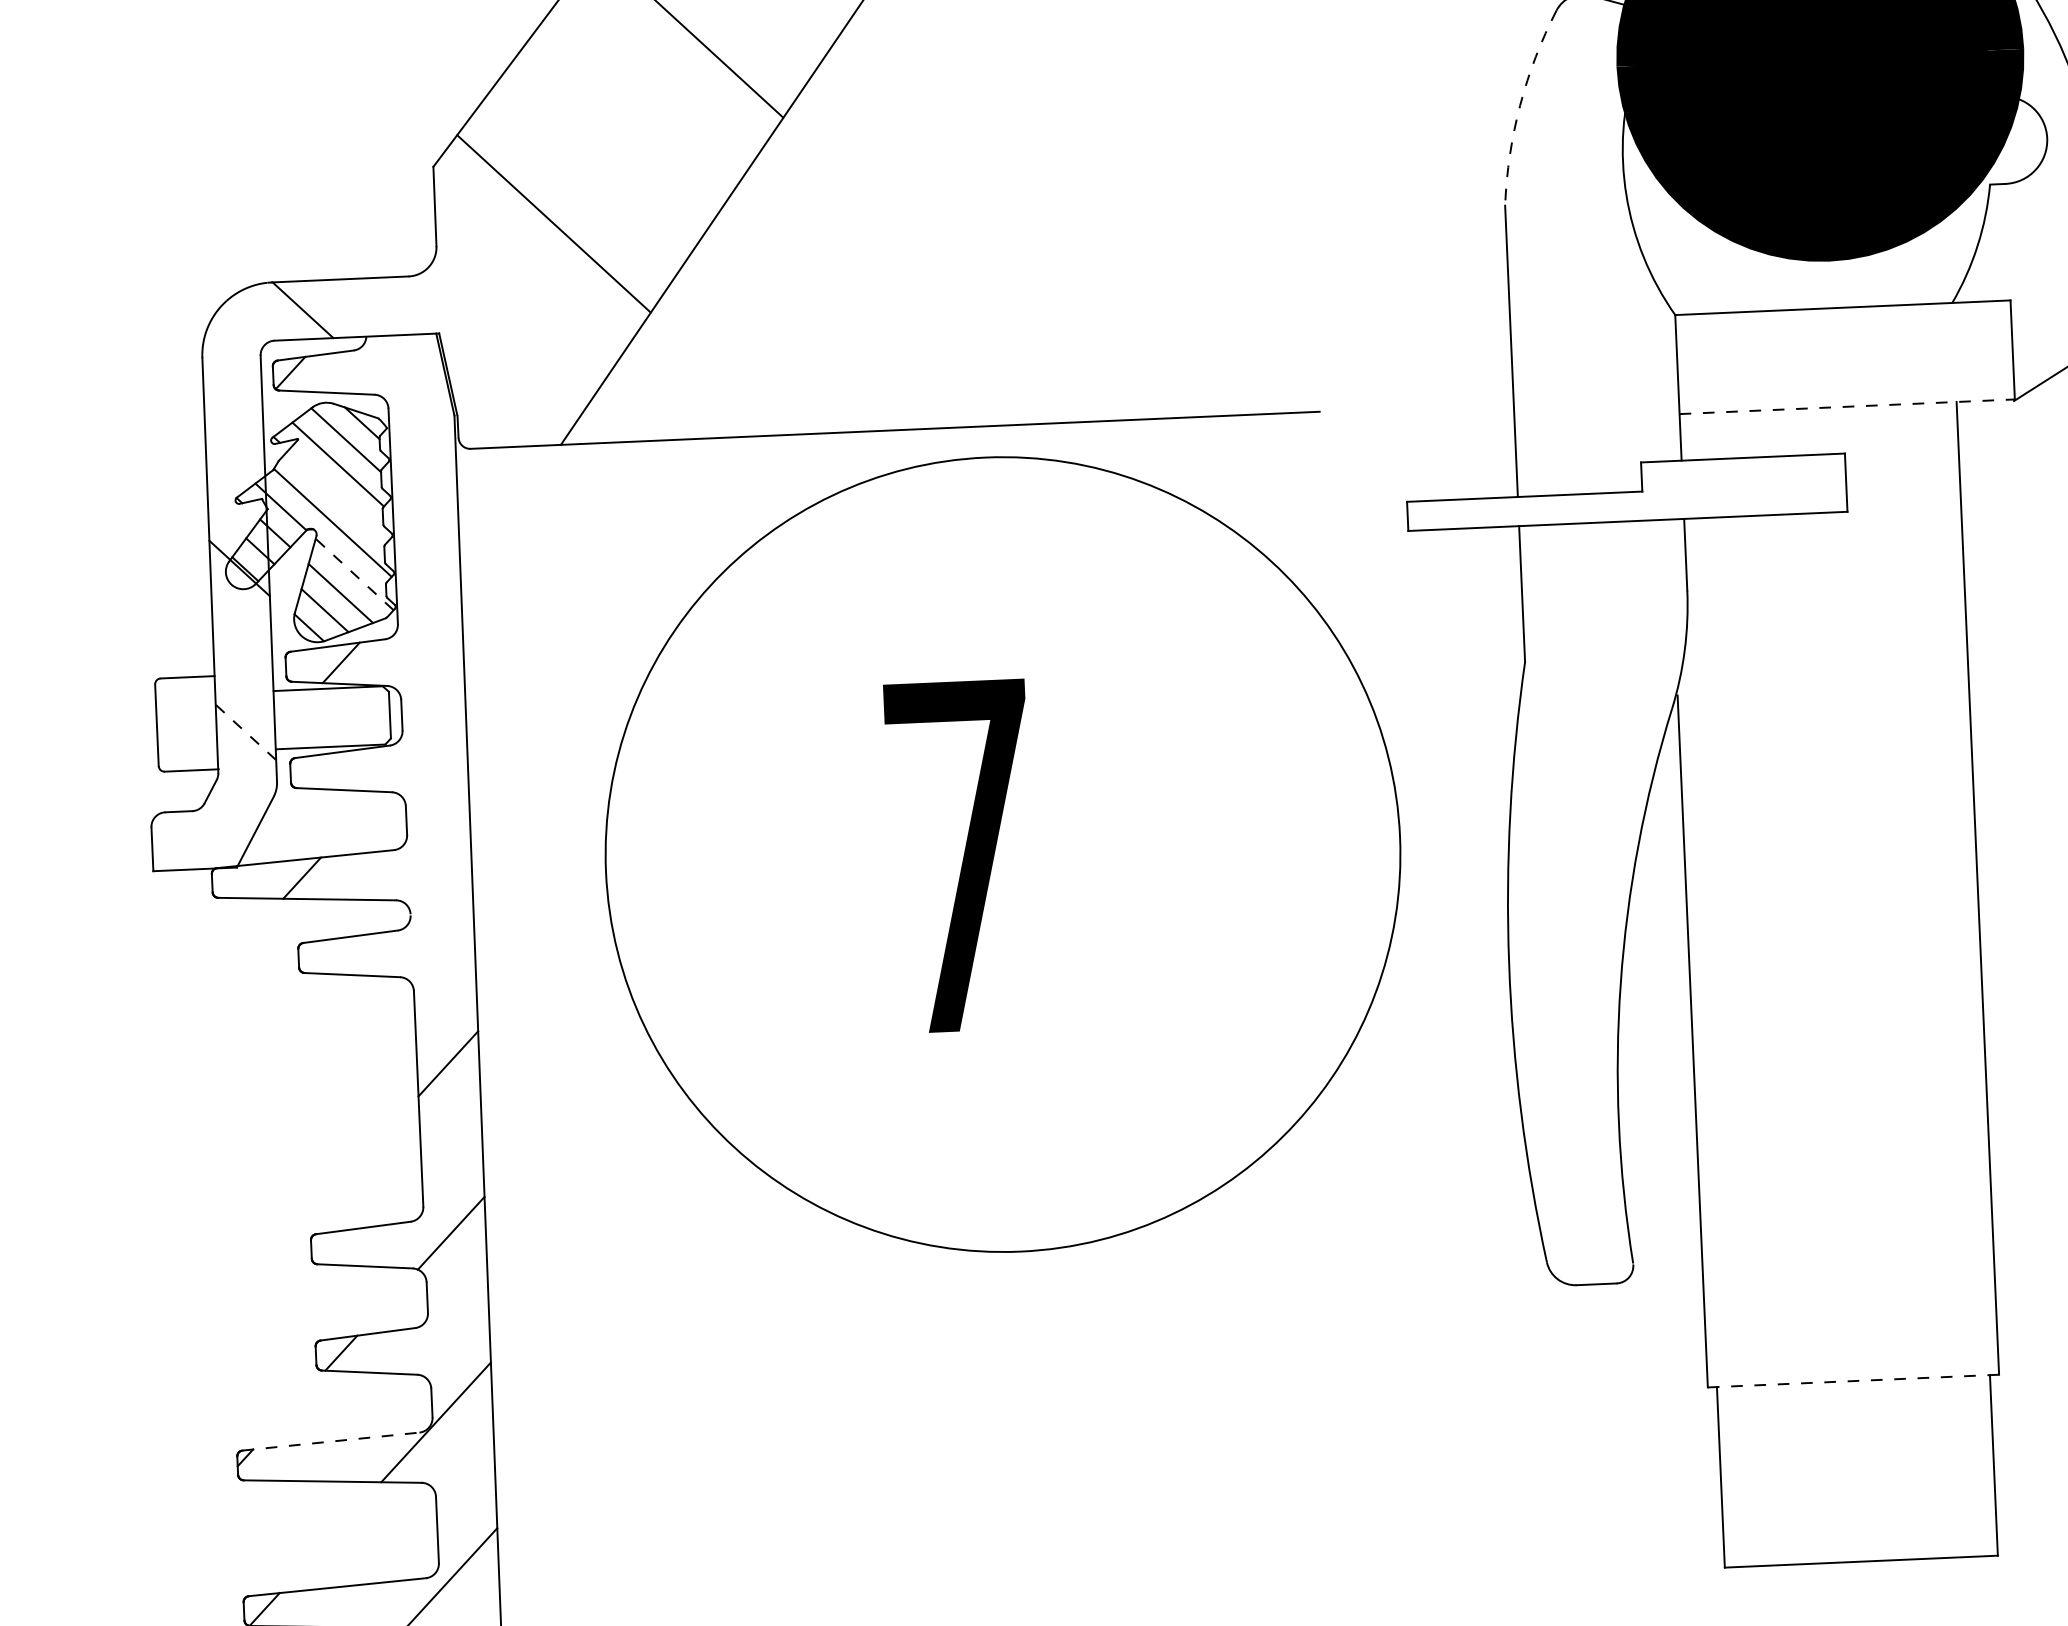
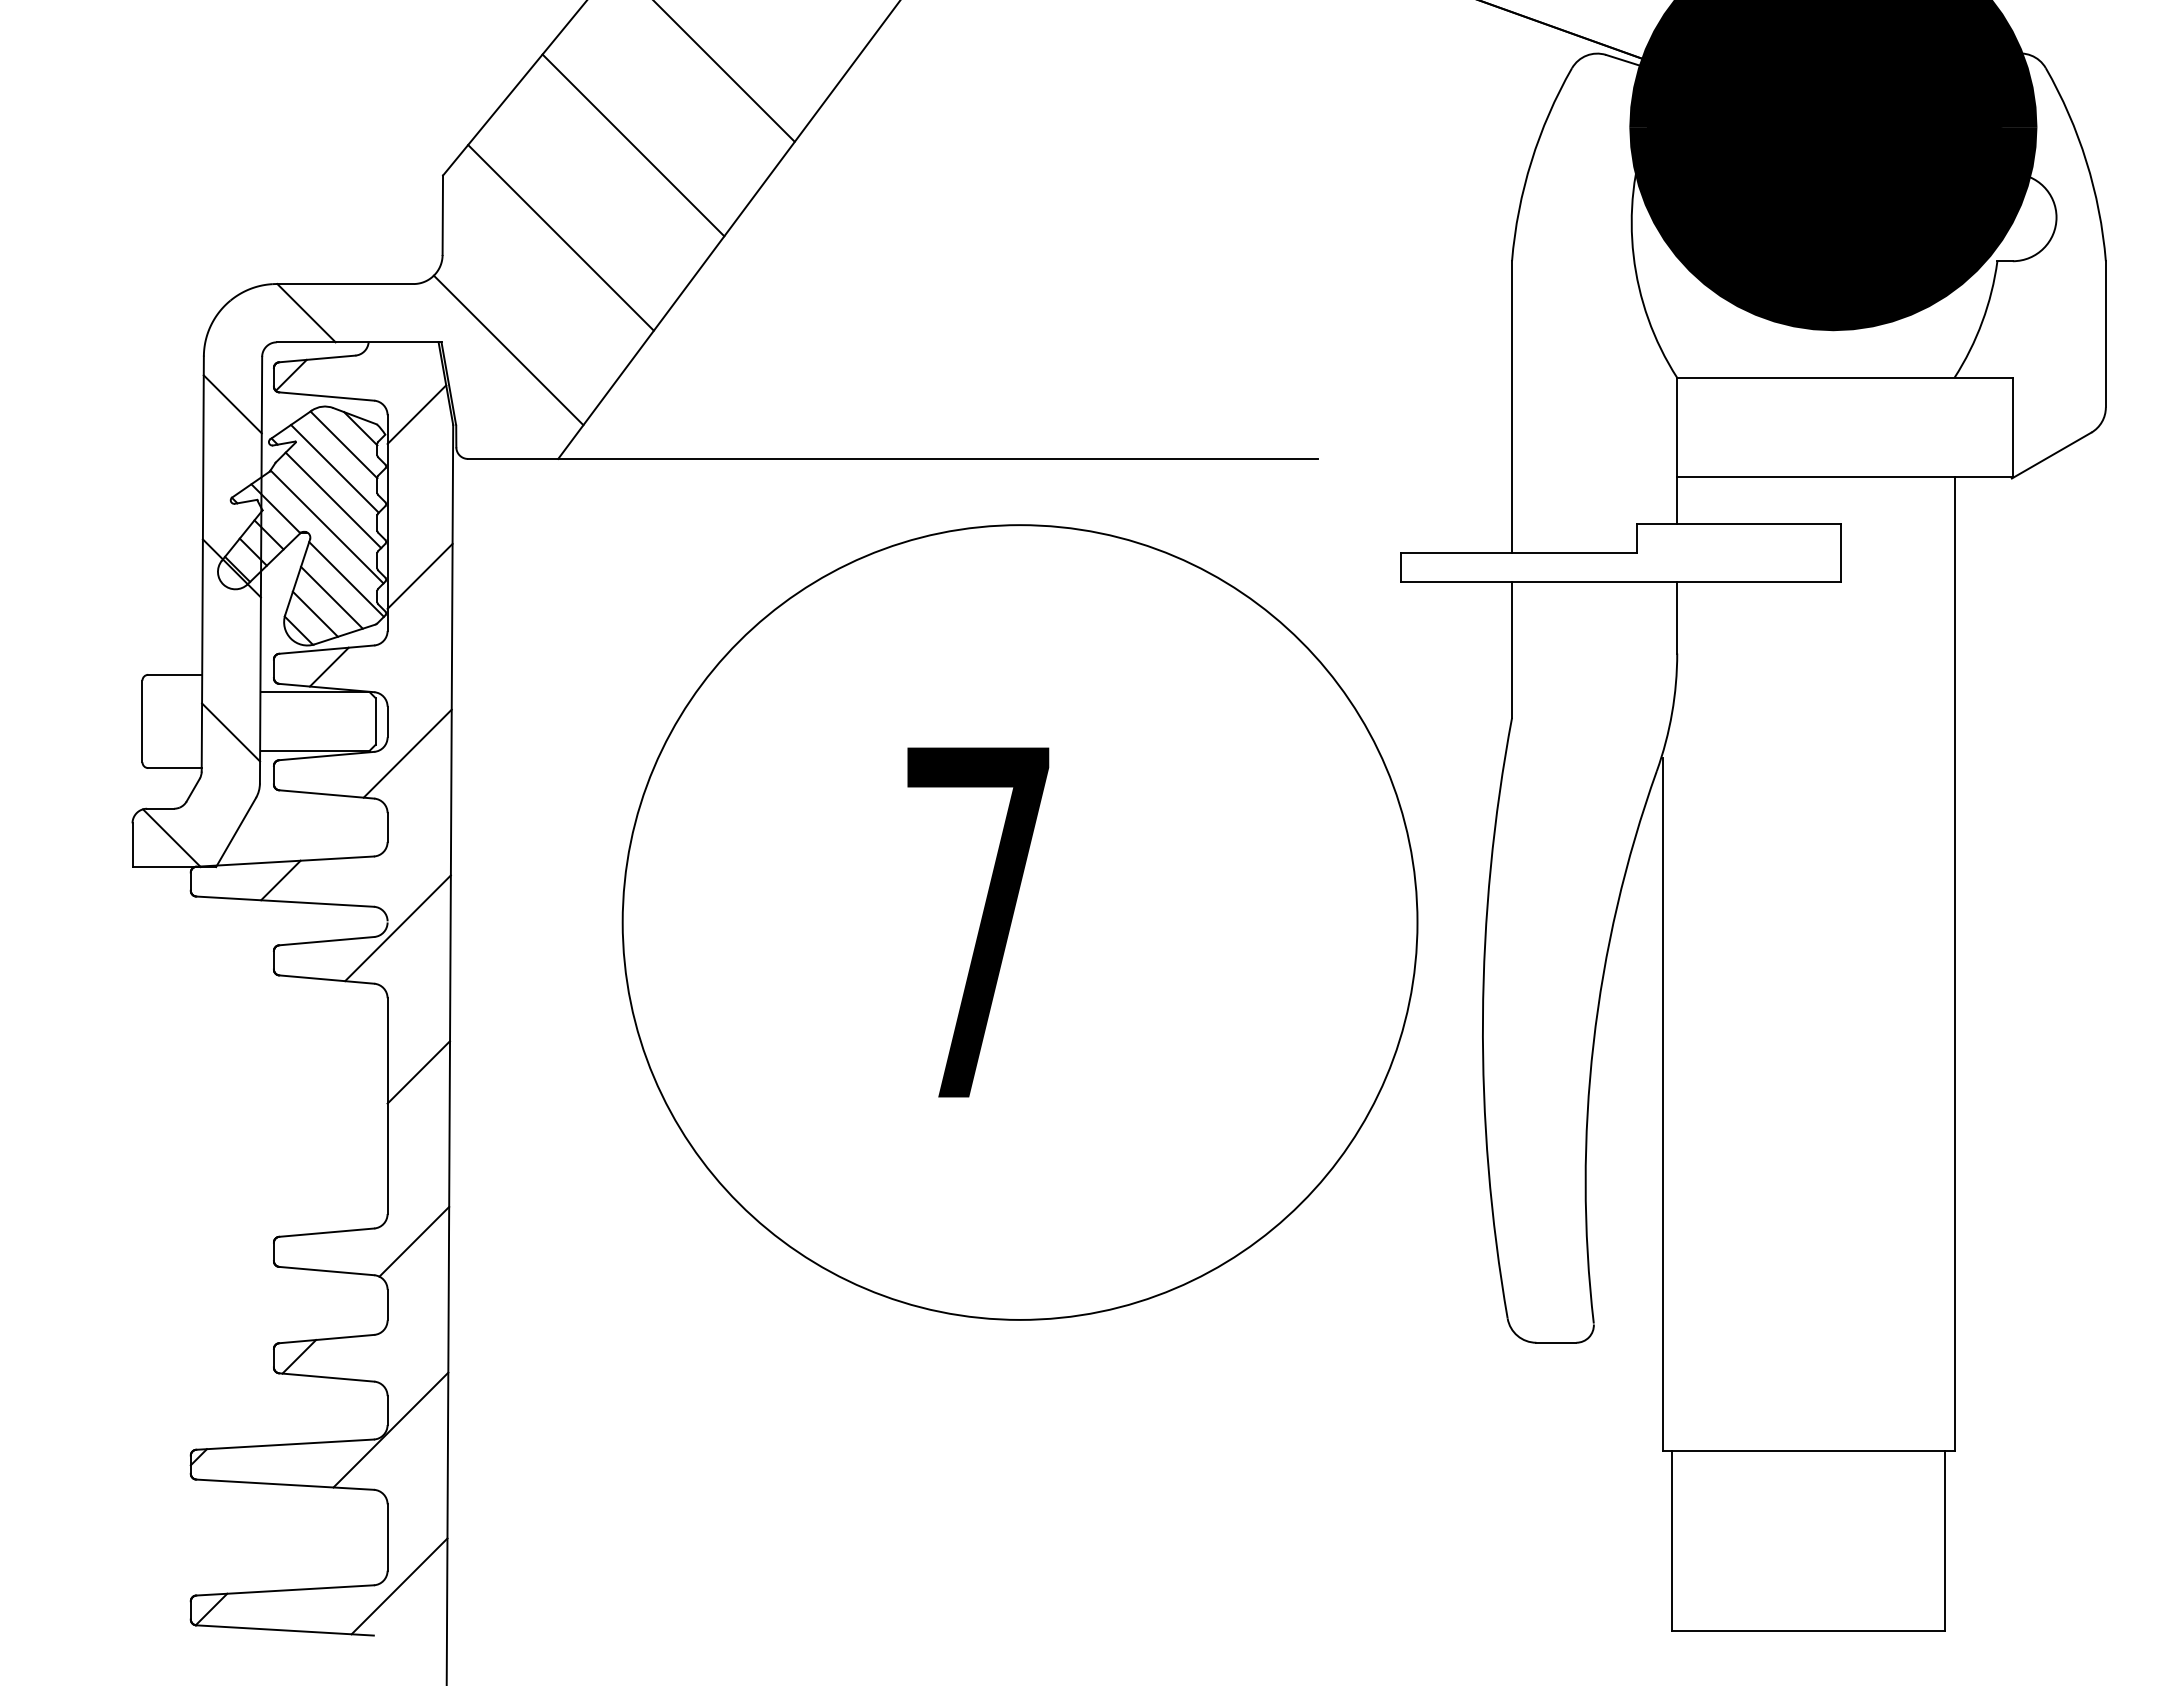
arc: (1520, 105) -> (1531, 161), dashed -> solid
line: (622, 128) -> (633, 145), added
line: (506, 338) -> (508, 350), added
line: (233, 404) -> (232, 404), added
line: (417, 406) -> (416, 414), added
line: (1847, 406) -> (1845, 476), dashed -> solid
line: (338, 496) -> (333, 500), added
line: (427, 567) -> (419, 575), added
line: (354, 574) -> (346, 579), dashed -> solid
line: (245, 732) -> (230, 732), dashed -> solid
line: (423, 745) -> (407, 753), added
line: (191, 840) -> (171, 838), added
part: (1002, 854) -> (1019, 922), moved
line: (420, 921) -> (397, 928), added
line: (1853, 1380) -> (1808, 1450), dashed -> solid
line: (331, 1441) -> (285, 1444), dashed -> solid

